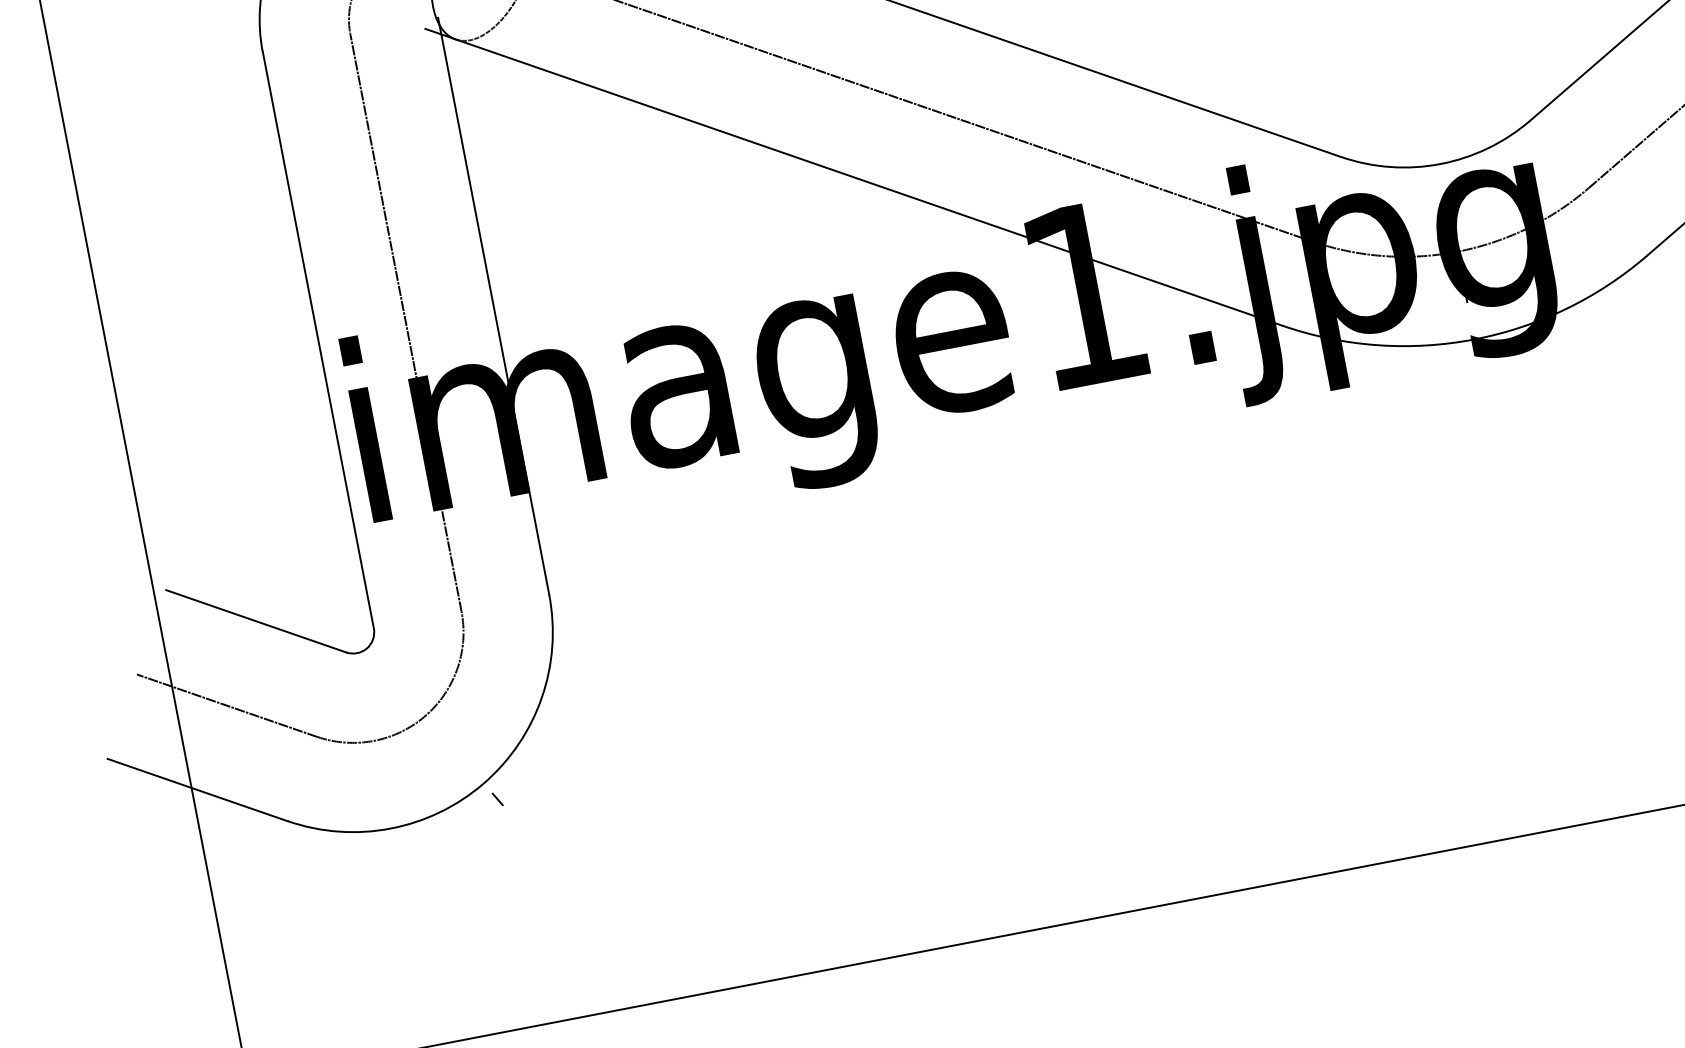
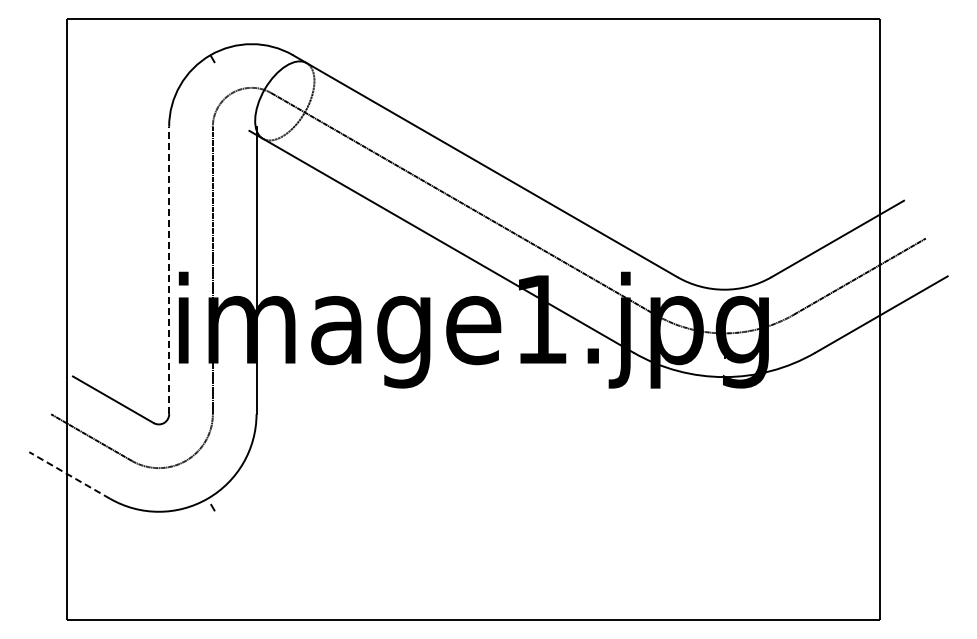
line: (318, 340) -> (169, 270), solid -> dashed
line: (197, 790) -> (69, 475), solid -> dashed

